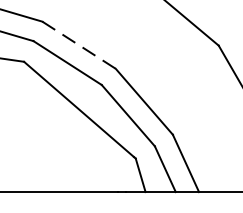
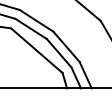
line: (79, 46) -> (36, 21), dashed -> solid

